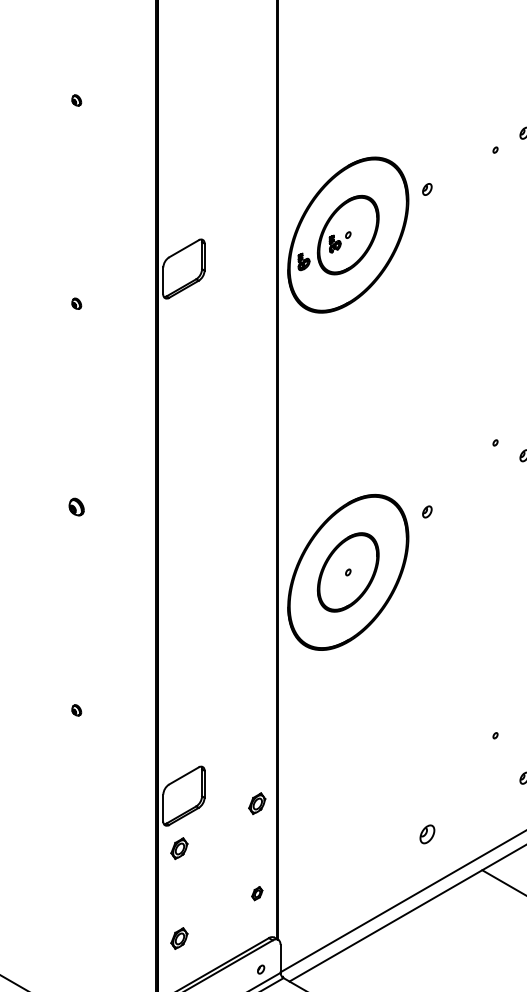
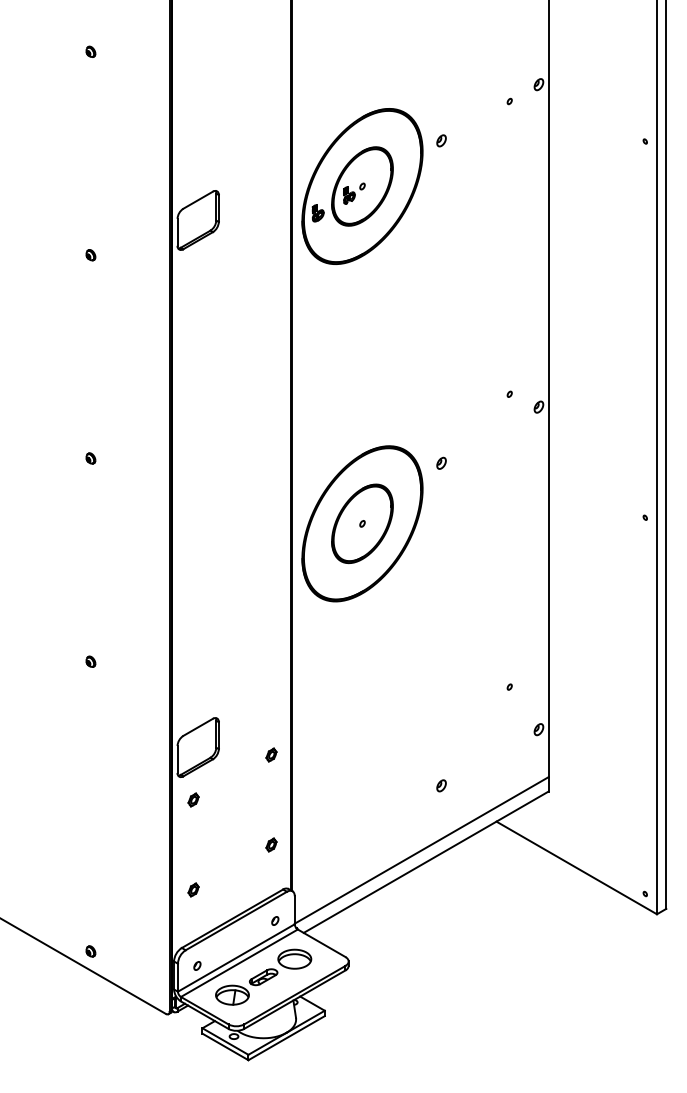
part: (76, 507) -> (90, 458), size x0.62
part: (257, 803) -> (271, 754), size x0.62
part: (427, 834) -> (441, 785), size x0.62
part: (179, 848) -> (193, 799), size x0.62
part: (179, 938) -> (193, 889), size x0.62

